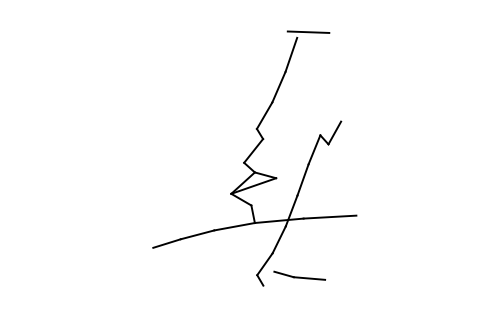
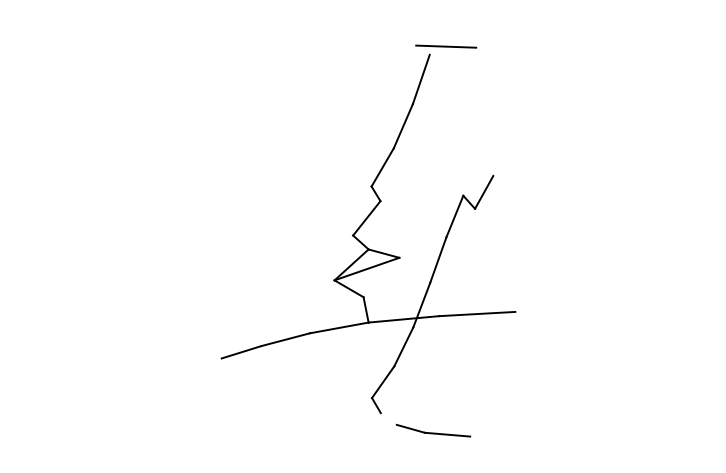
part: (299, 275) -> (433, 430), moved

